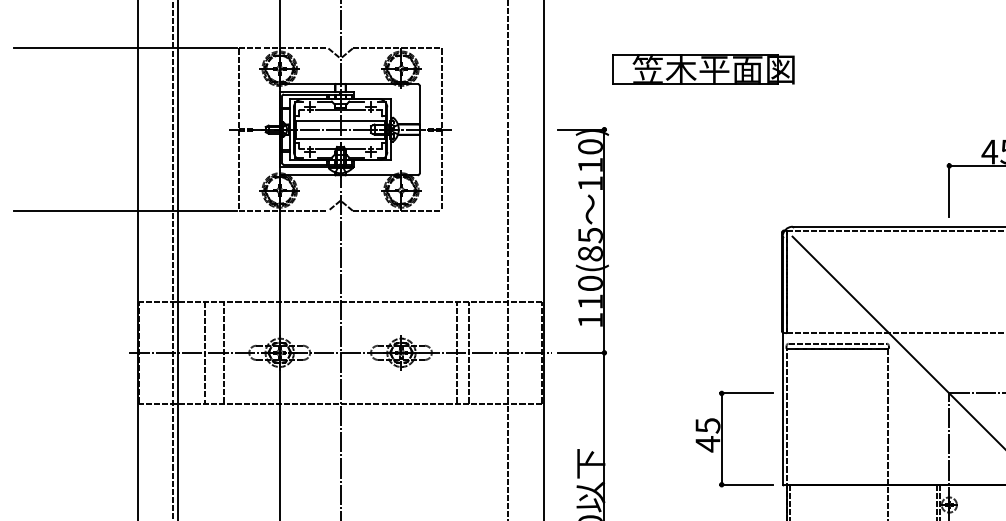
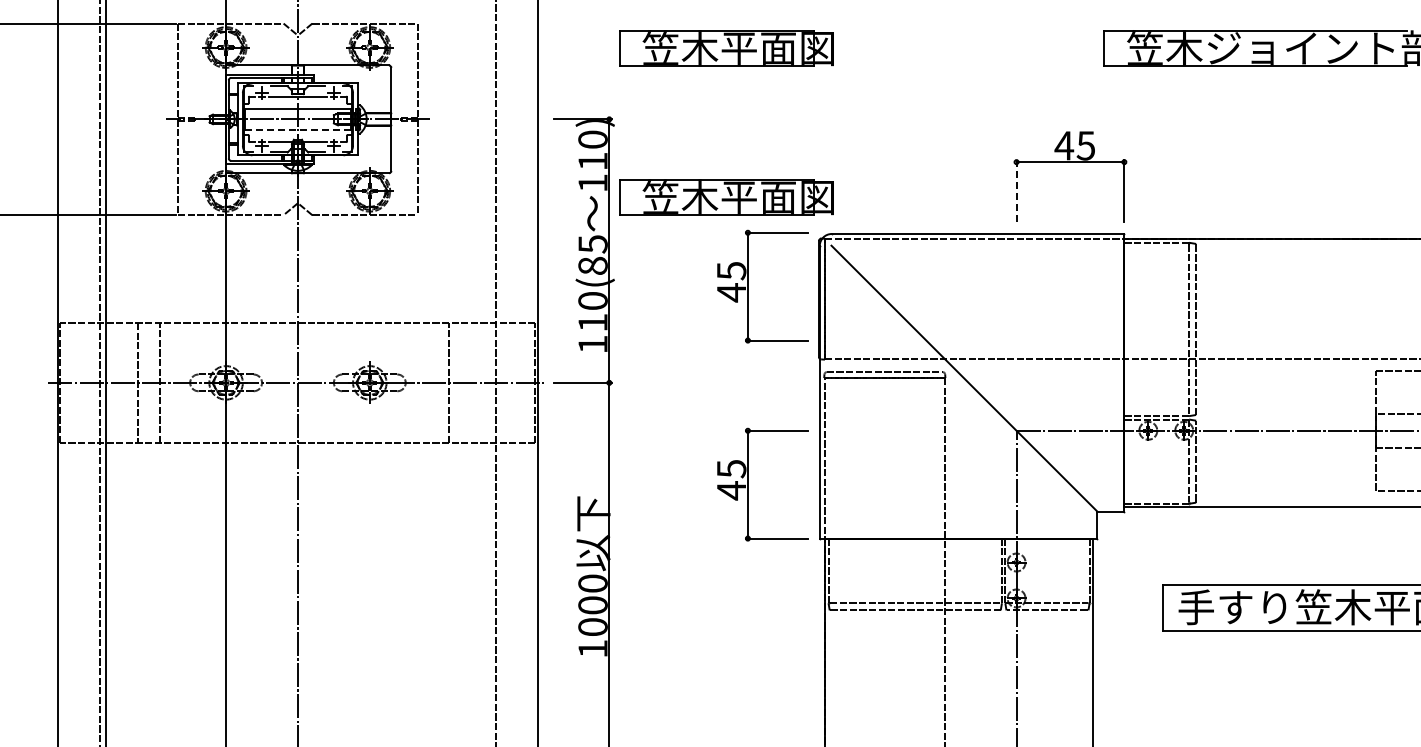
line: (340, 139) -> (297, 130), solid -> dashed
line: (949, 189) -> (1016, 190), solid -> dashed
part: (703, 195) -> (726, 197), added
part: (722, 271) -> (748, 286), added
line: (457, 352) -> (435, 382), removed

